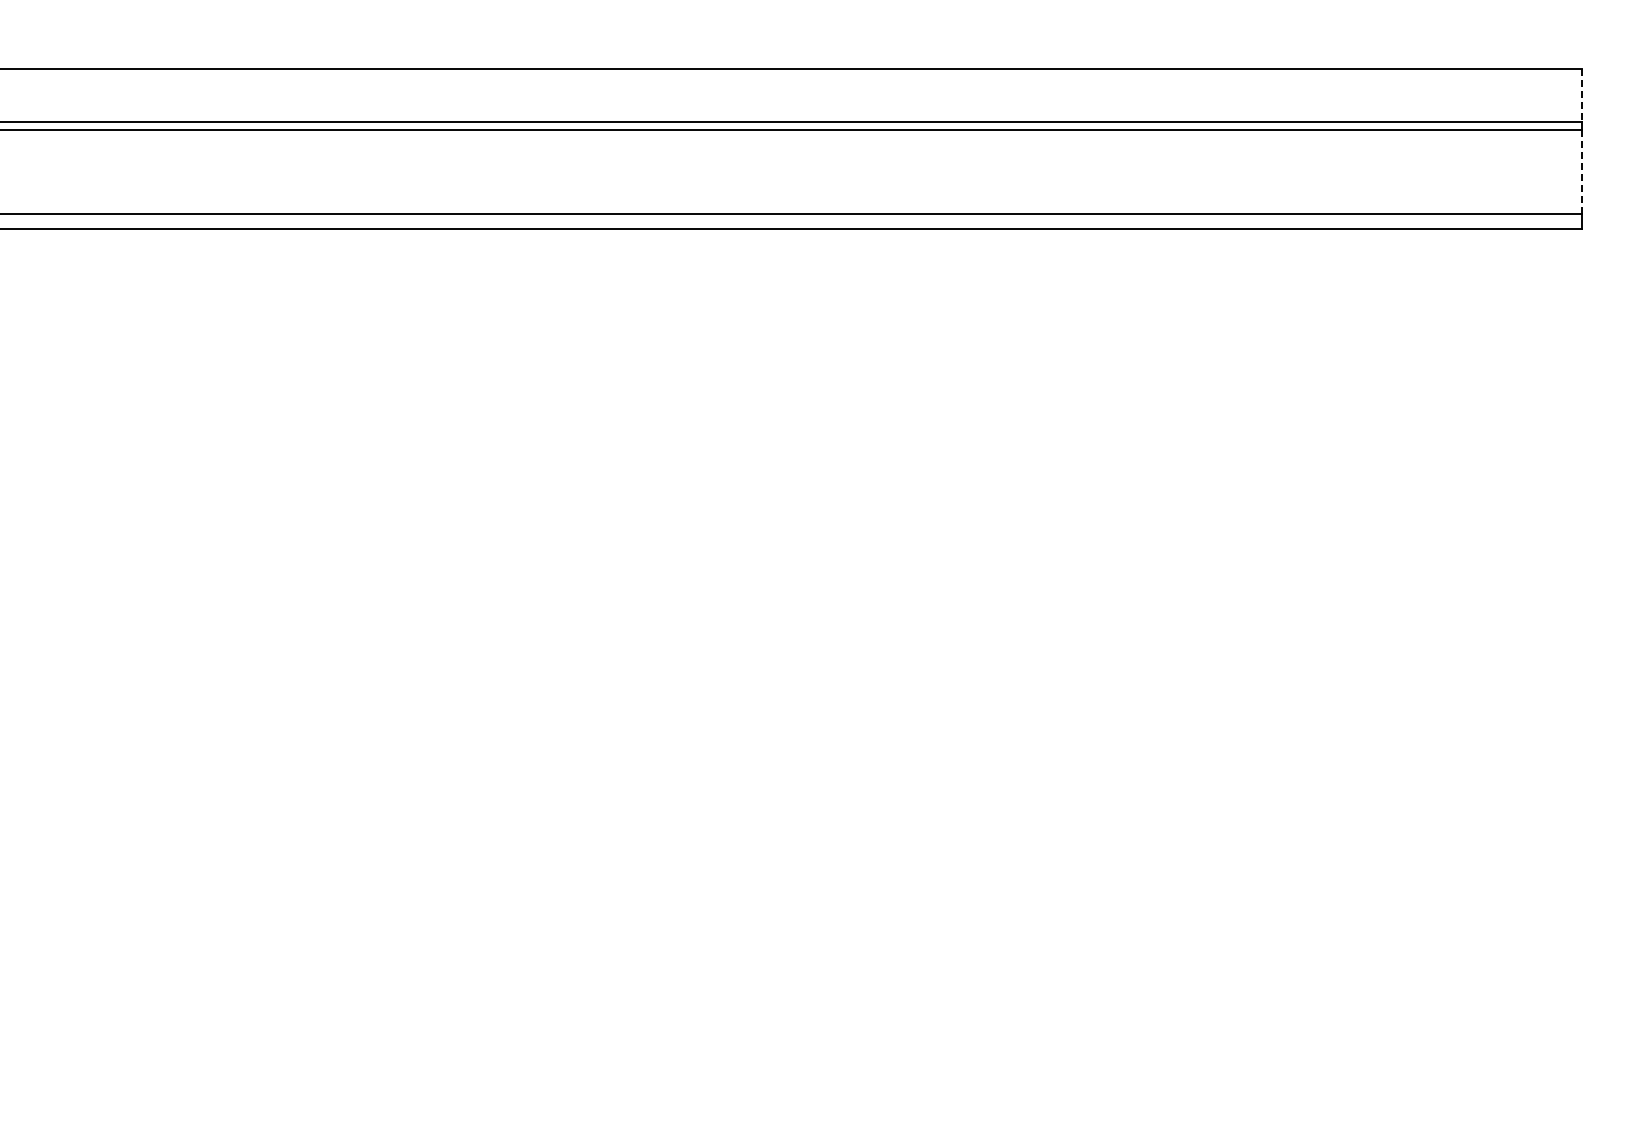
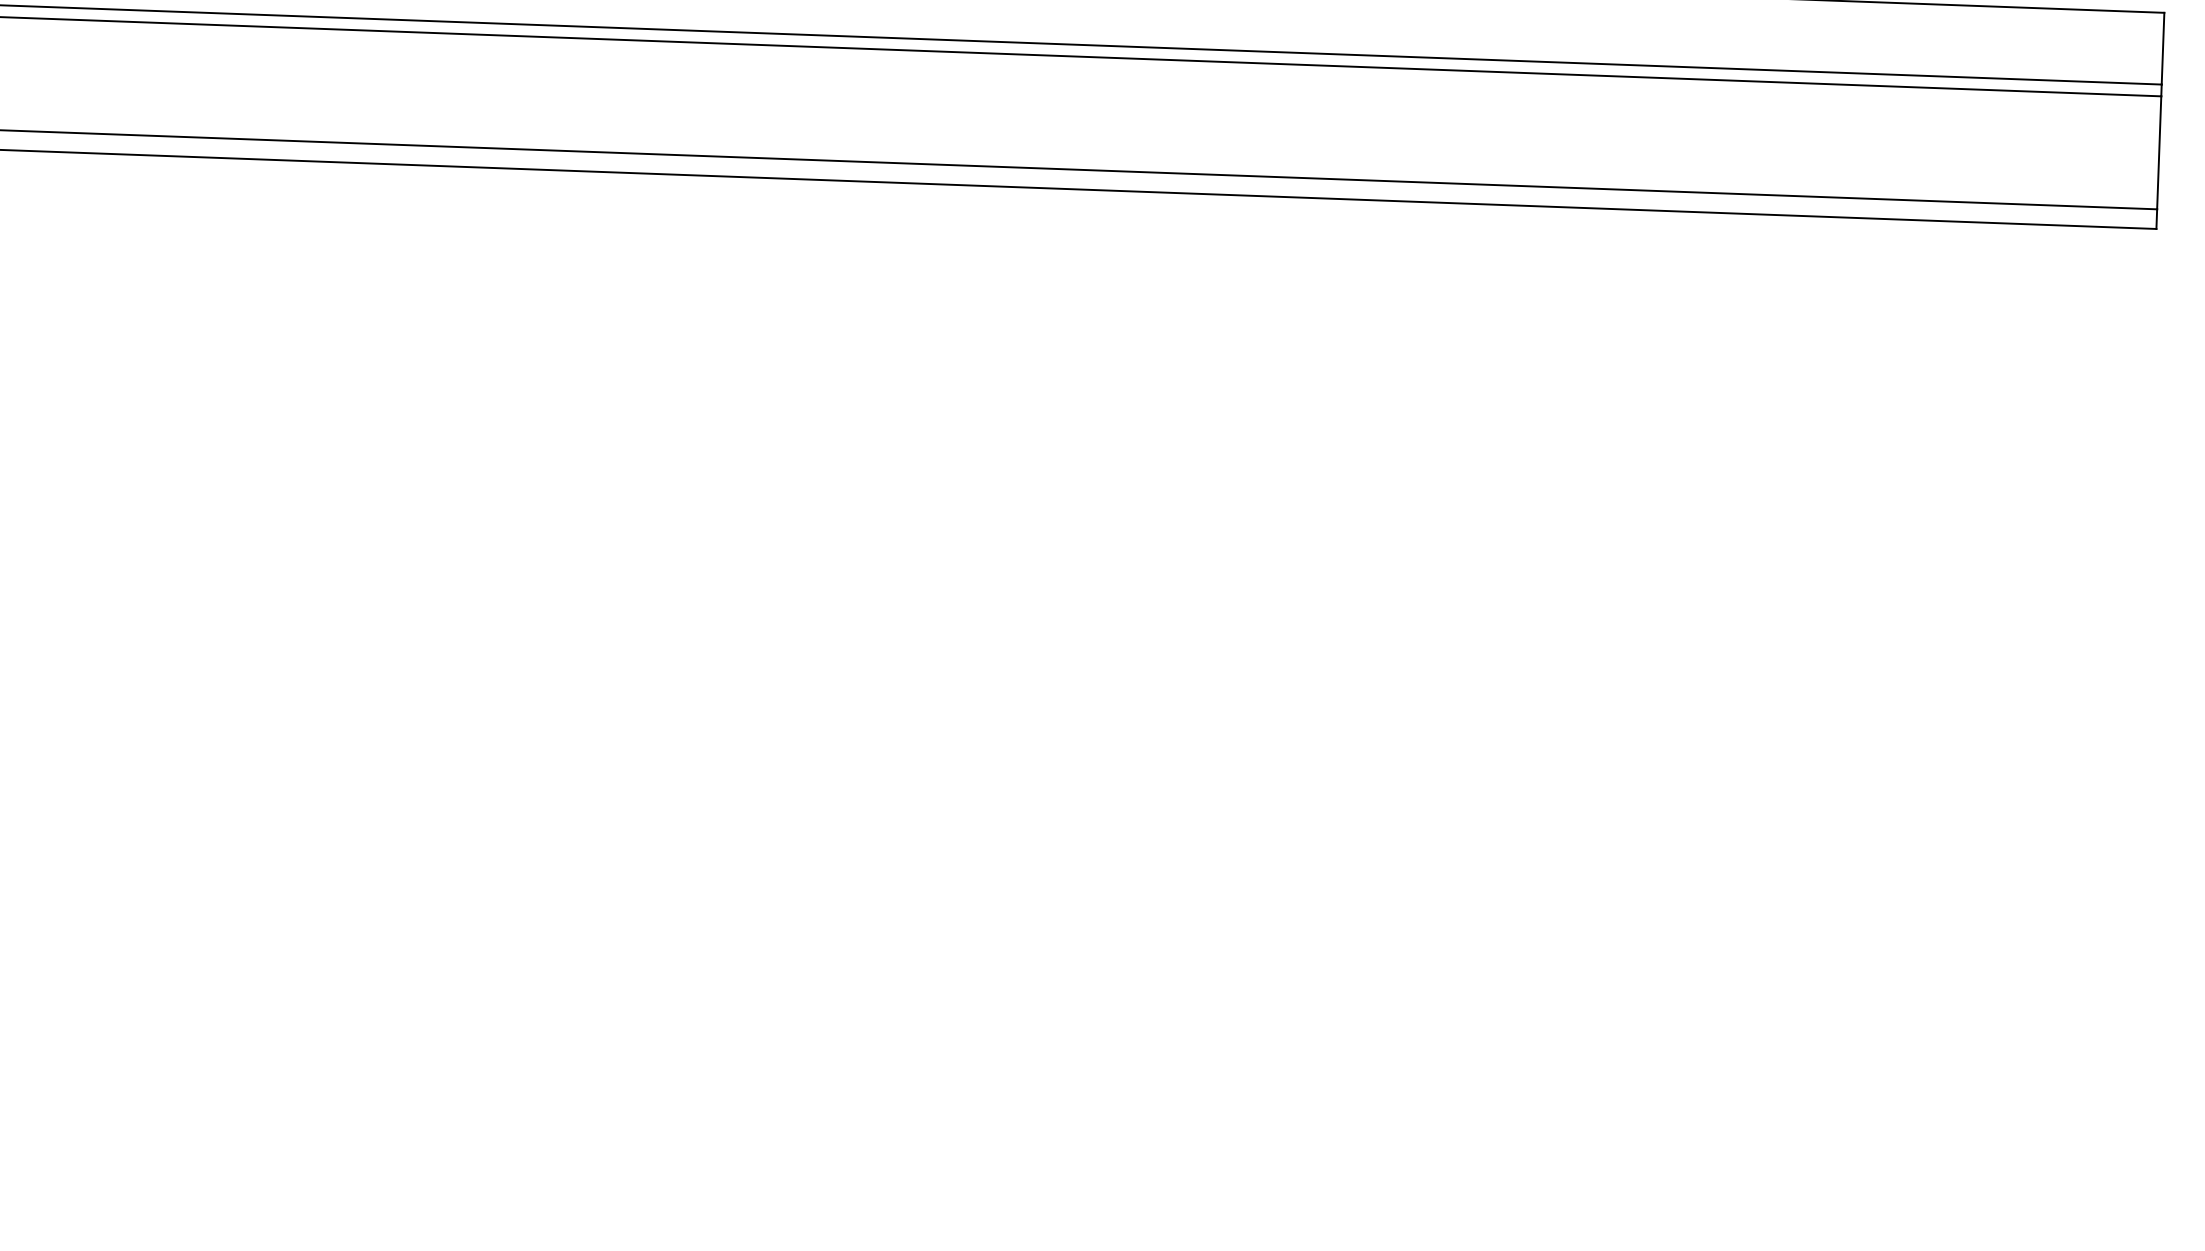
line: (1581, 95) -> (2162, 49), dashed -> solid
line: (1581, 172) -> (2158, 153), dashed -> solid

